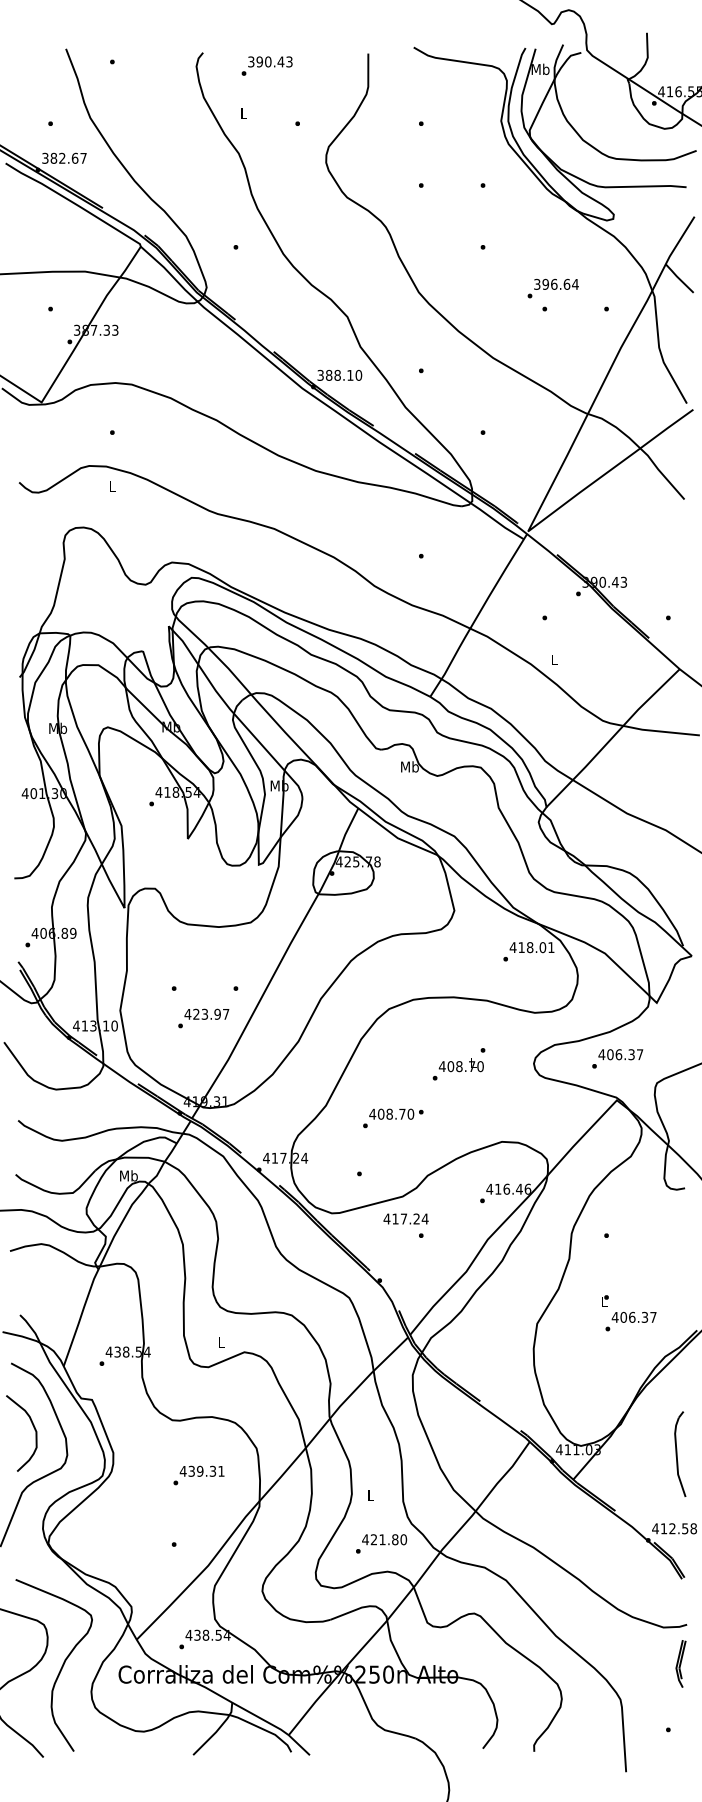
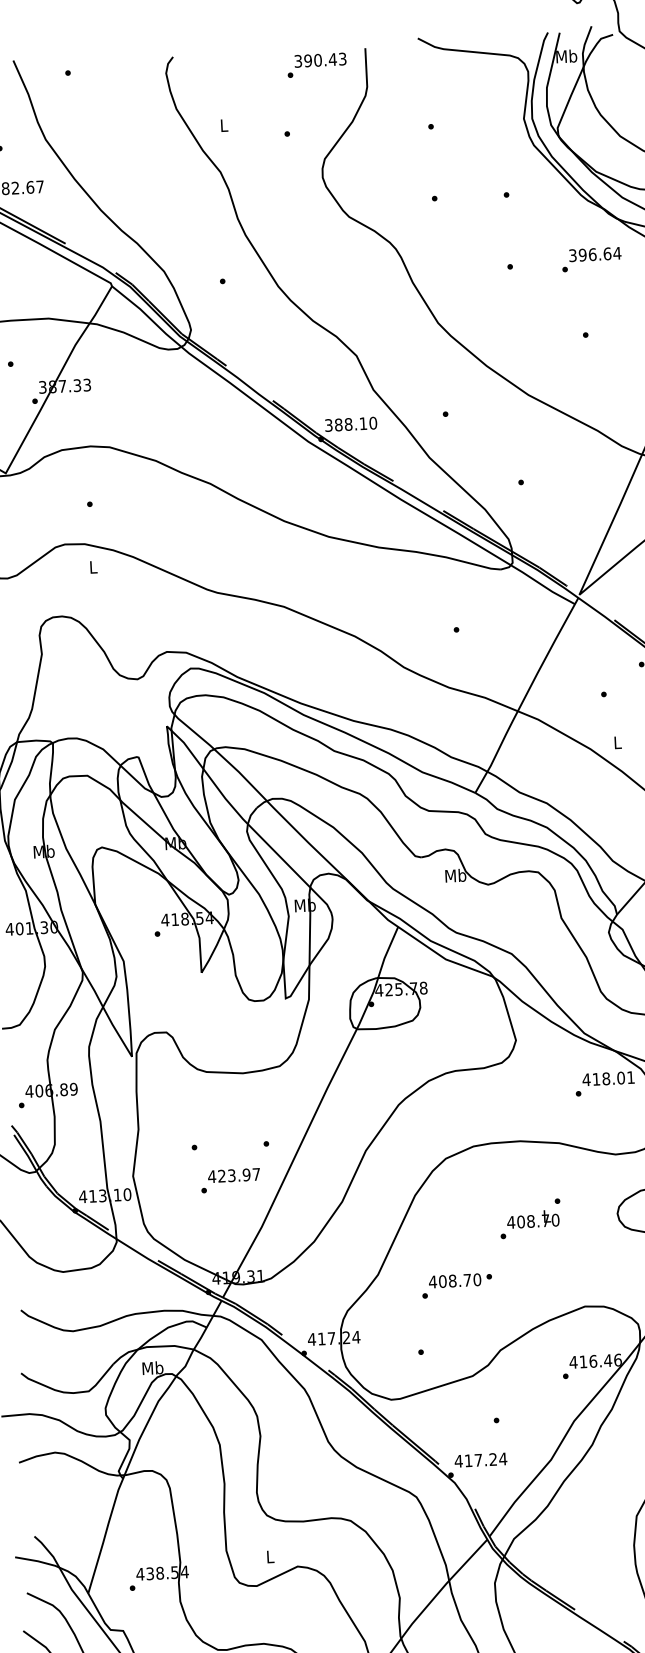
text: (266, 65) -> (316, 64), moved
text: (552, 288) -> (590, 259), moved
text: (405, 1218) -> (480, 1459), moved

